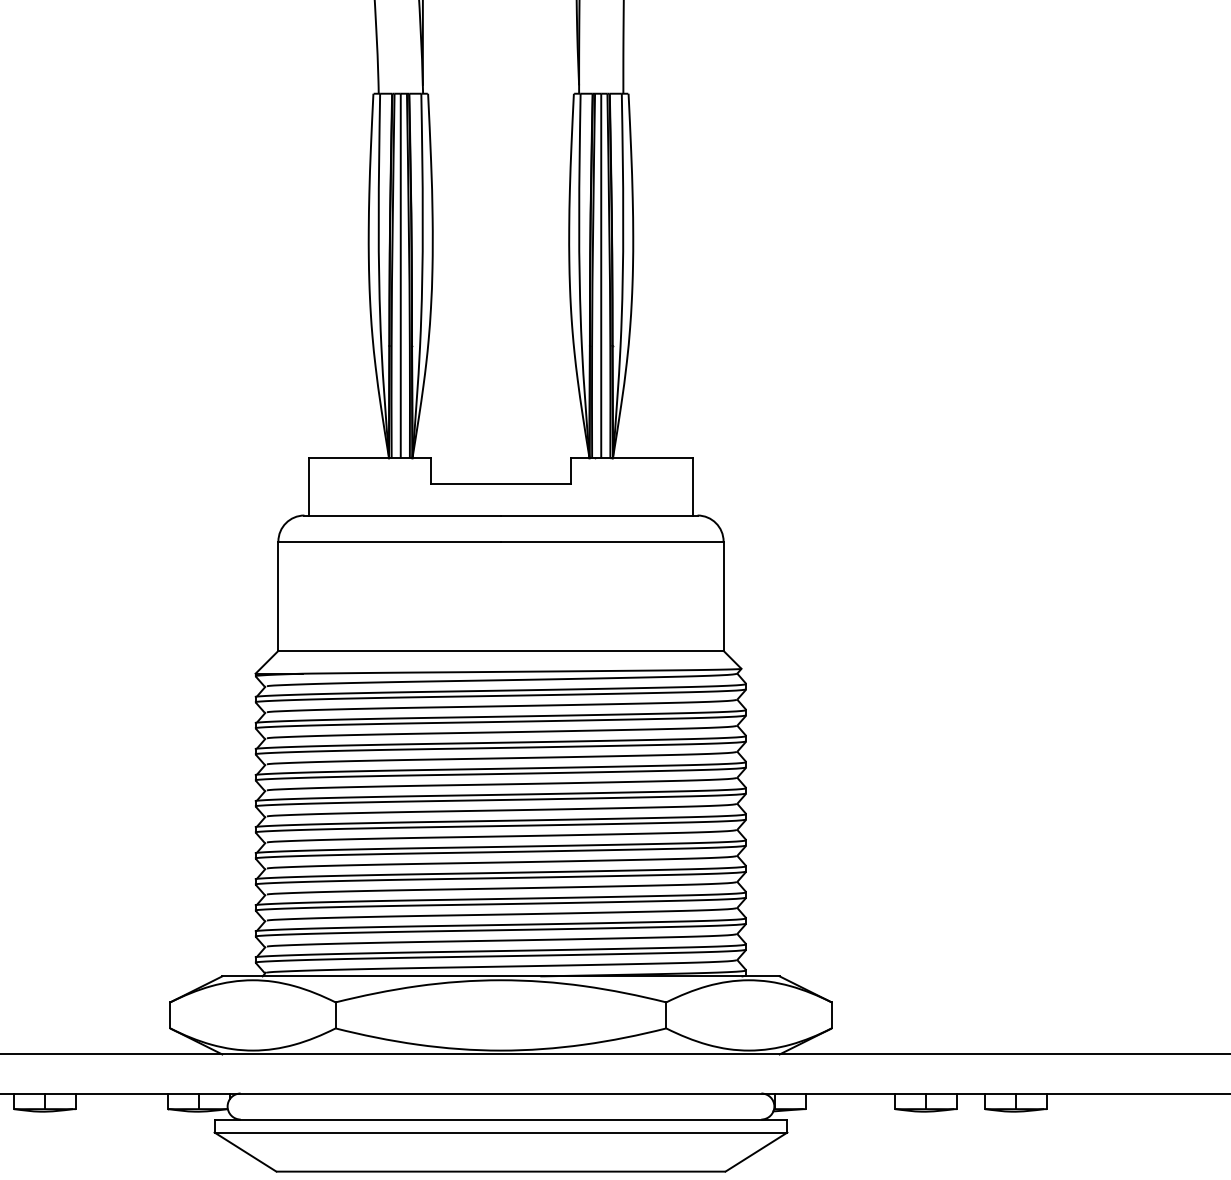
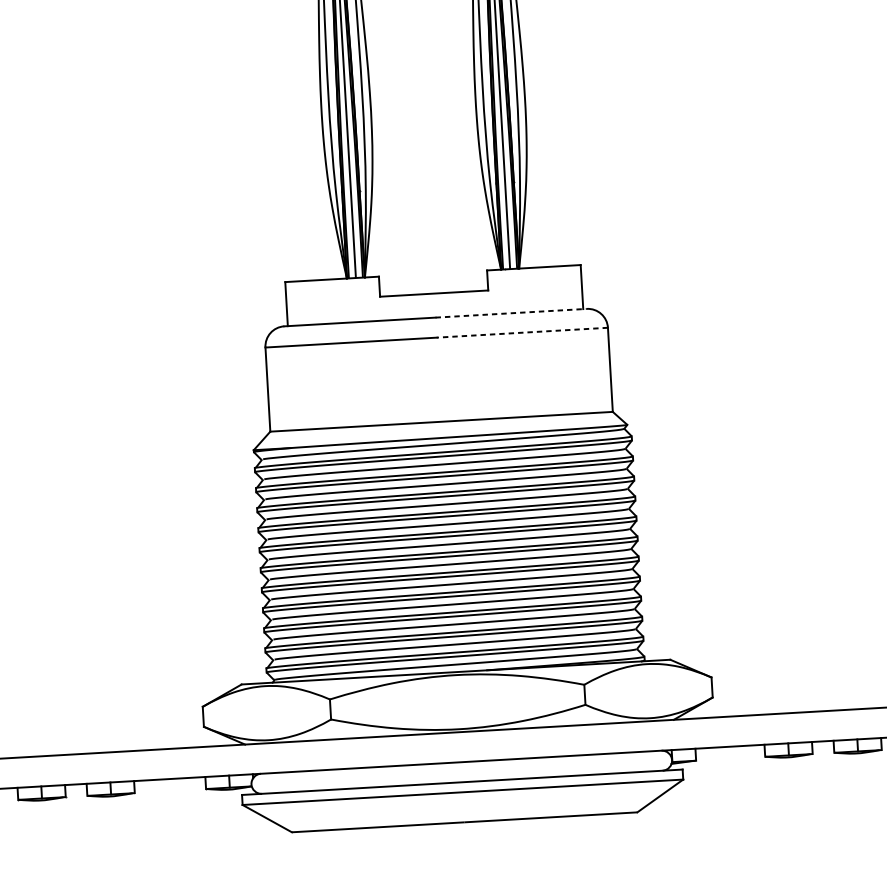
line: (599, 515) -> (511, 313), solid -> dashed
line: (611, 541) -> (521, 332), solid -> dashed

